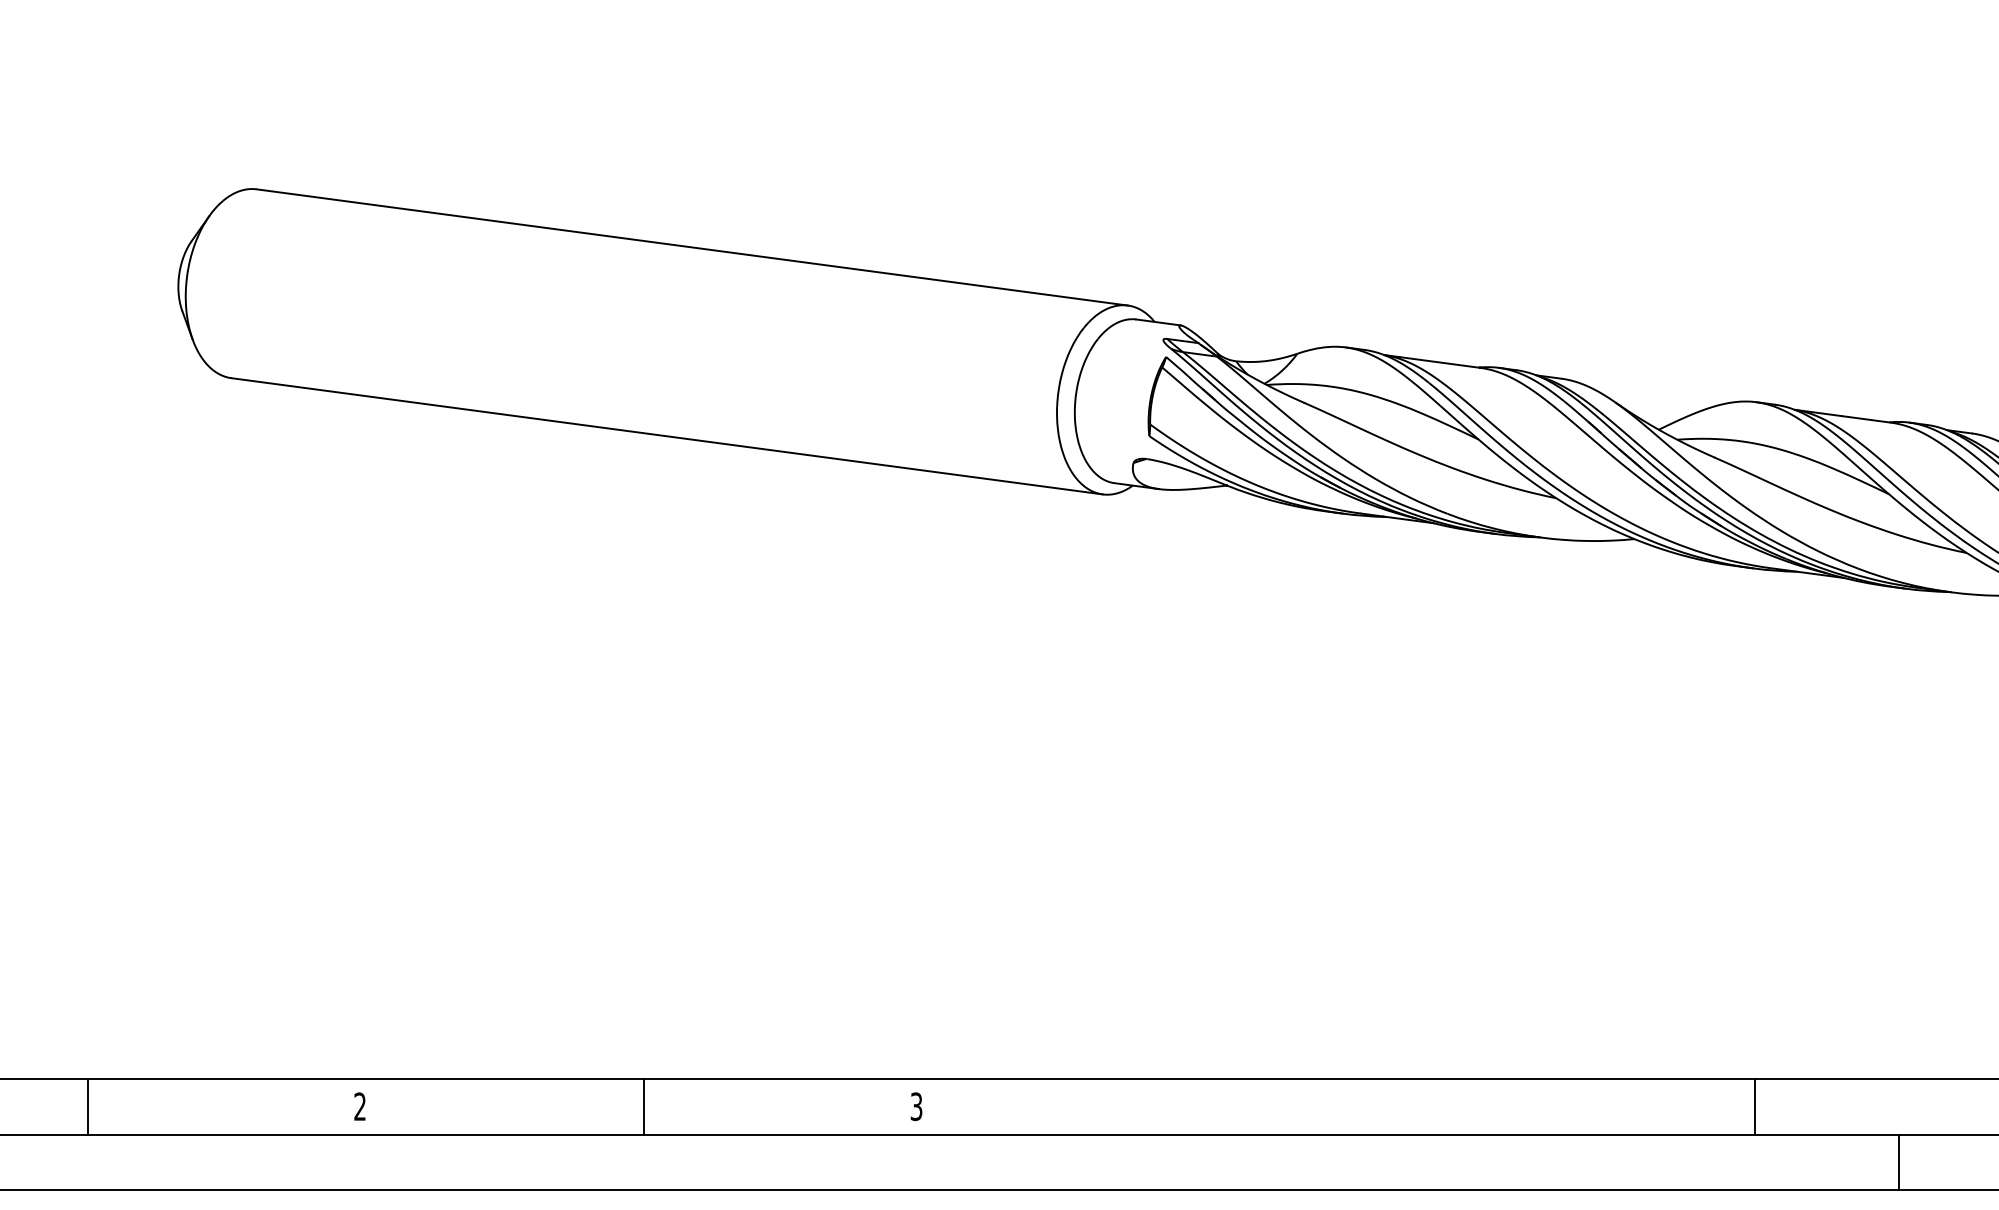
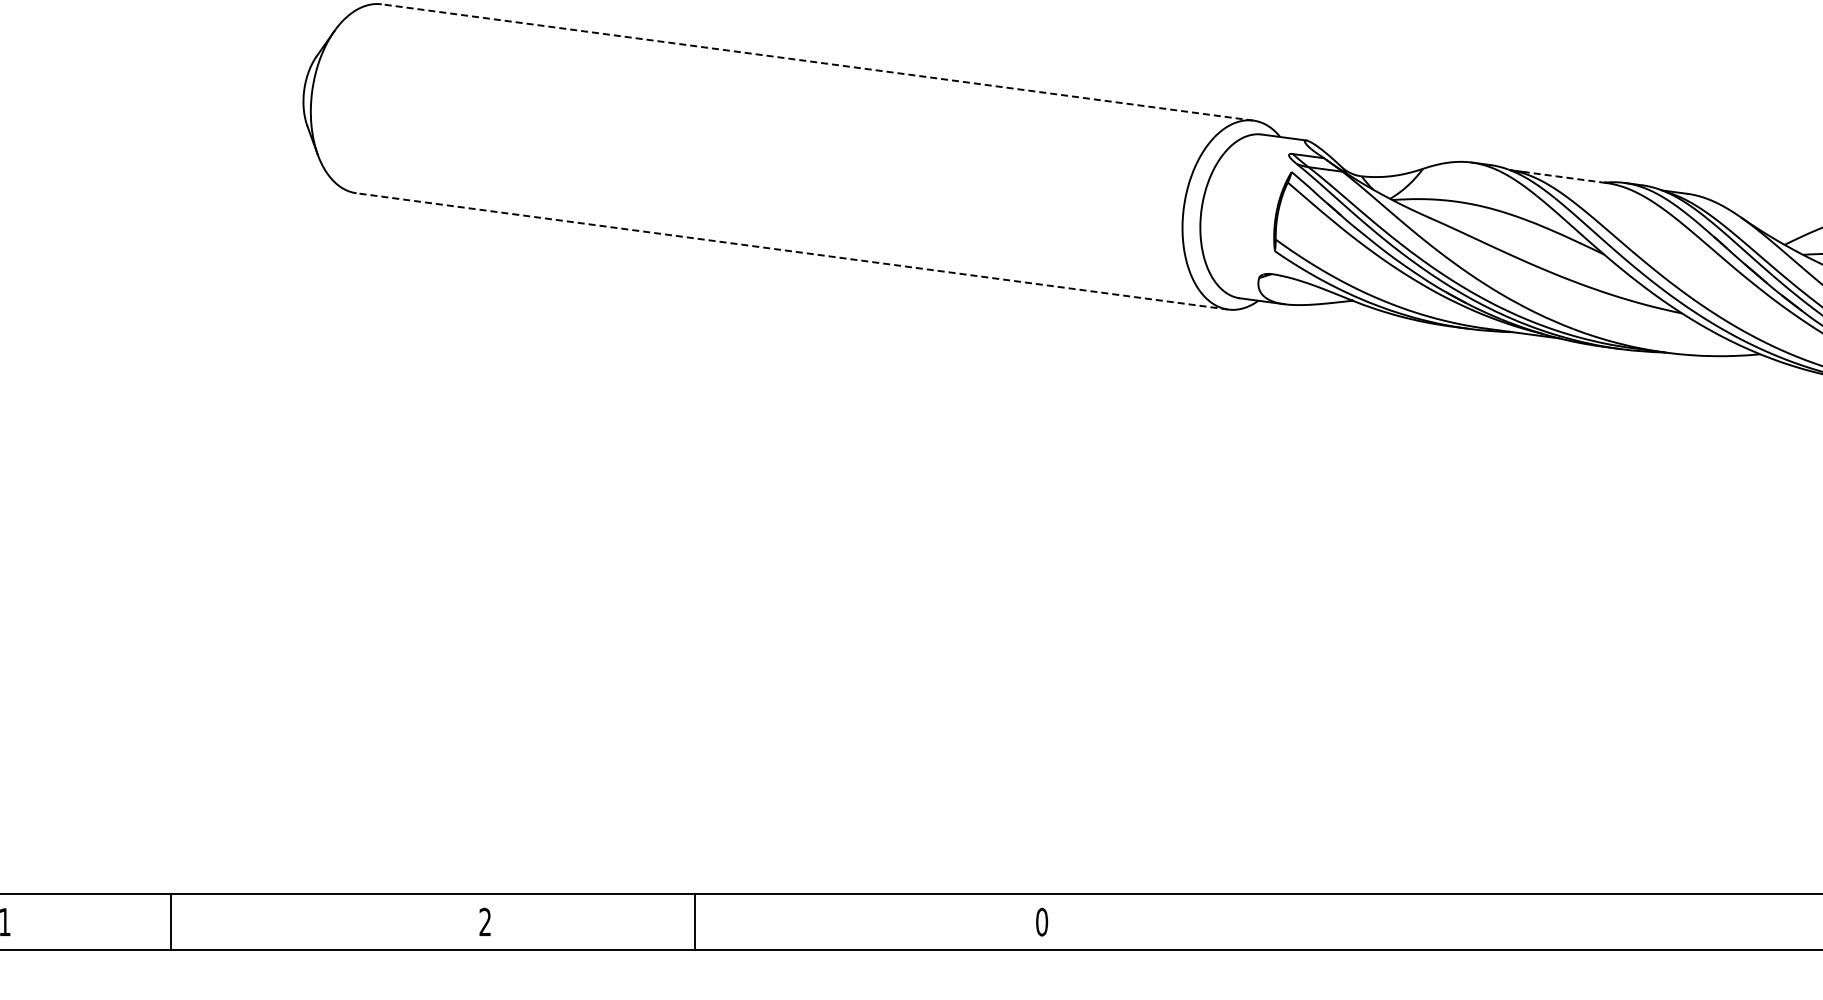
line: (691, 247) -> (816, 62), solid -> dashed
line: (1440, 362) -> (1566, 177), solid -> dashed
line: (666, 436) -> (791, 251), solid -> dashed
line: (88, 1106) -> (171, 921), moved
line: (643, 1106) -> (694, 921), moved
text: (916, 1106) -> (1041, 921), 3 -> 0

